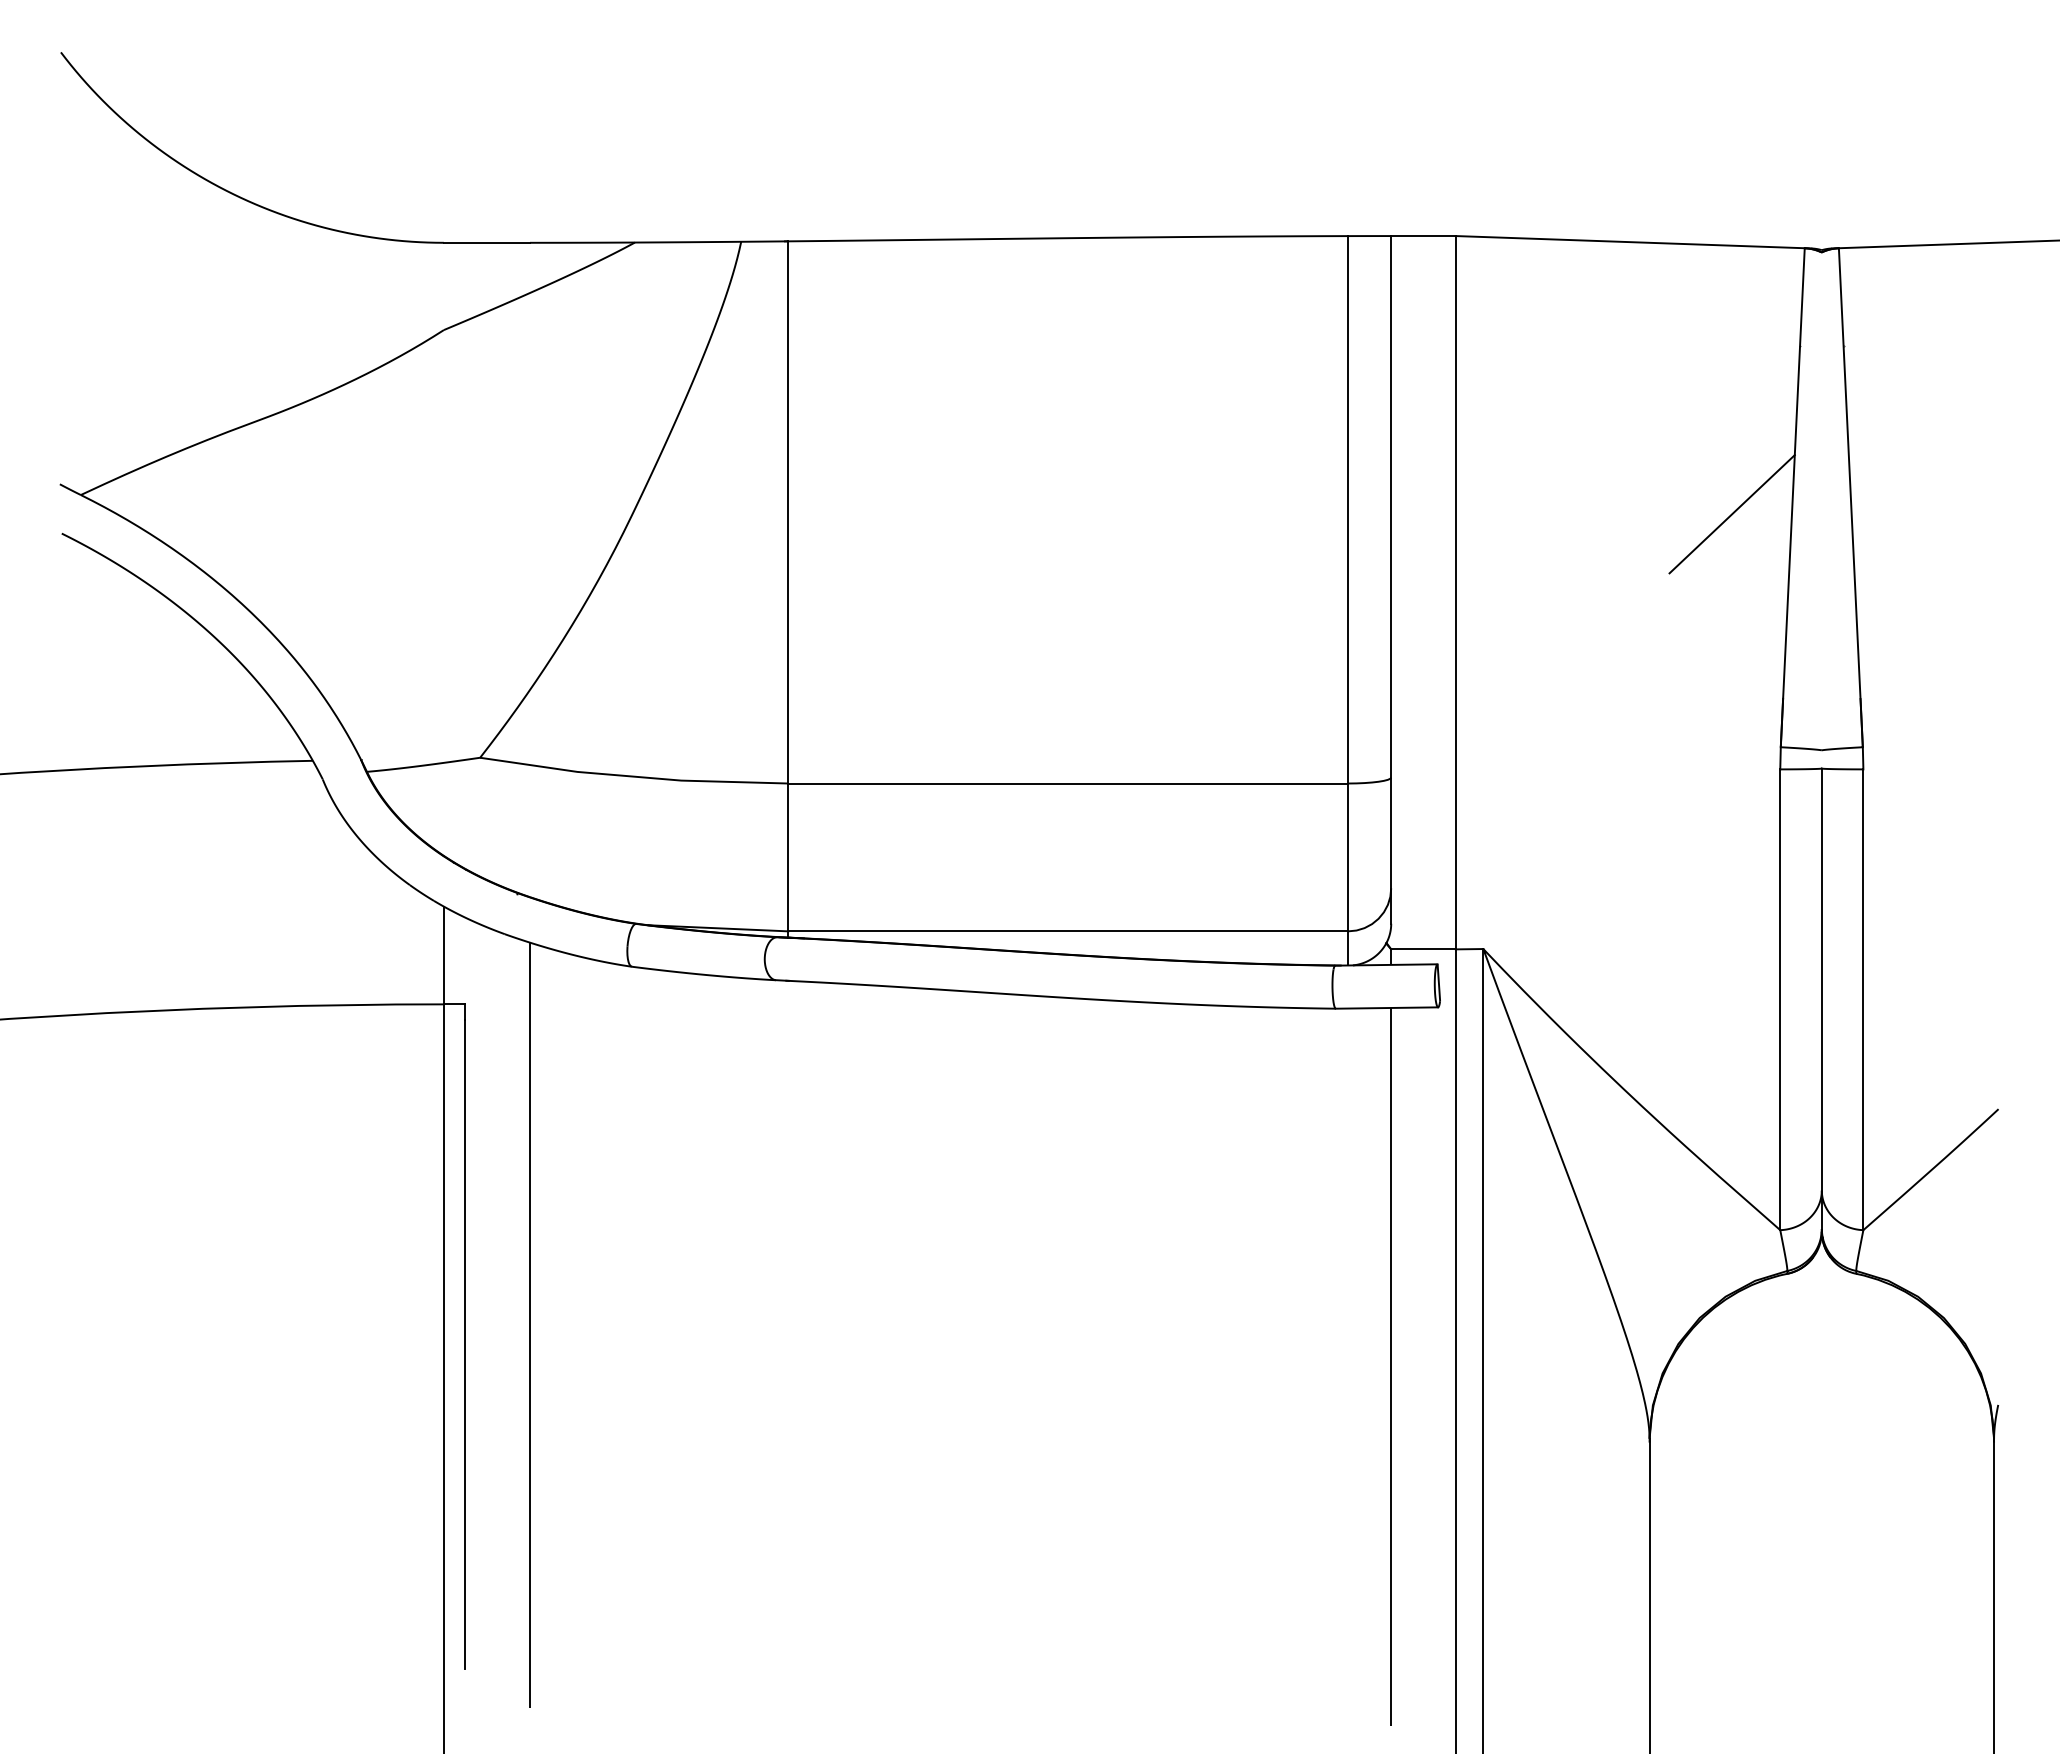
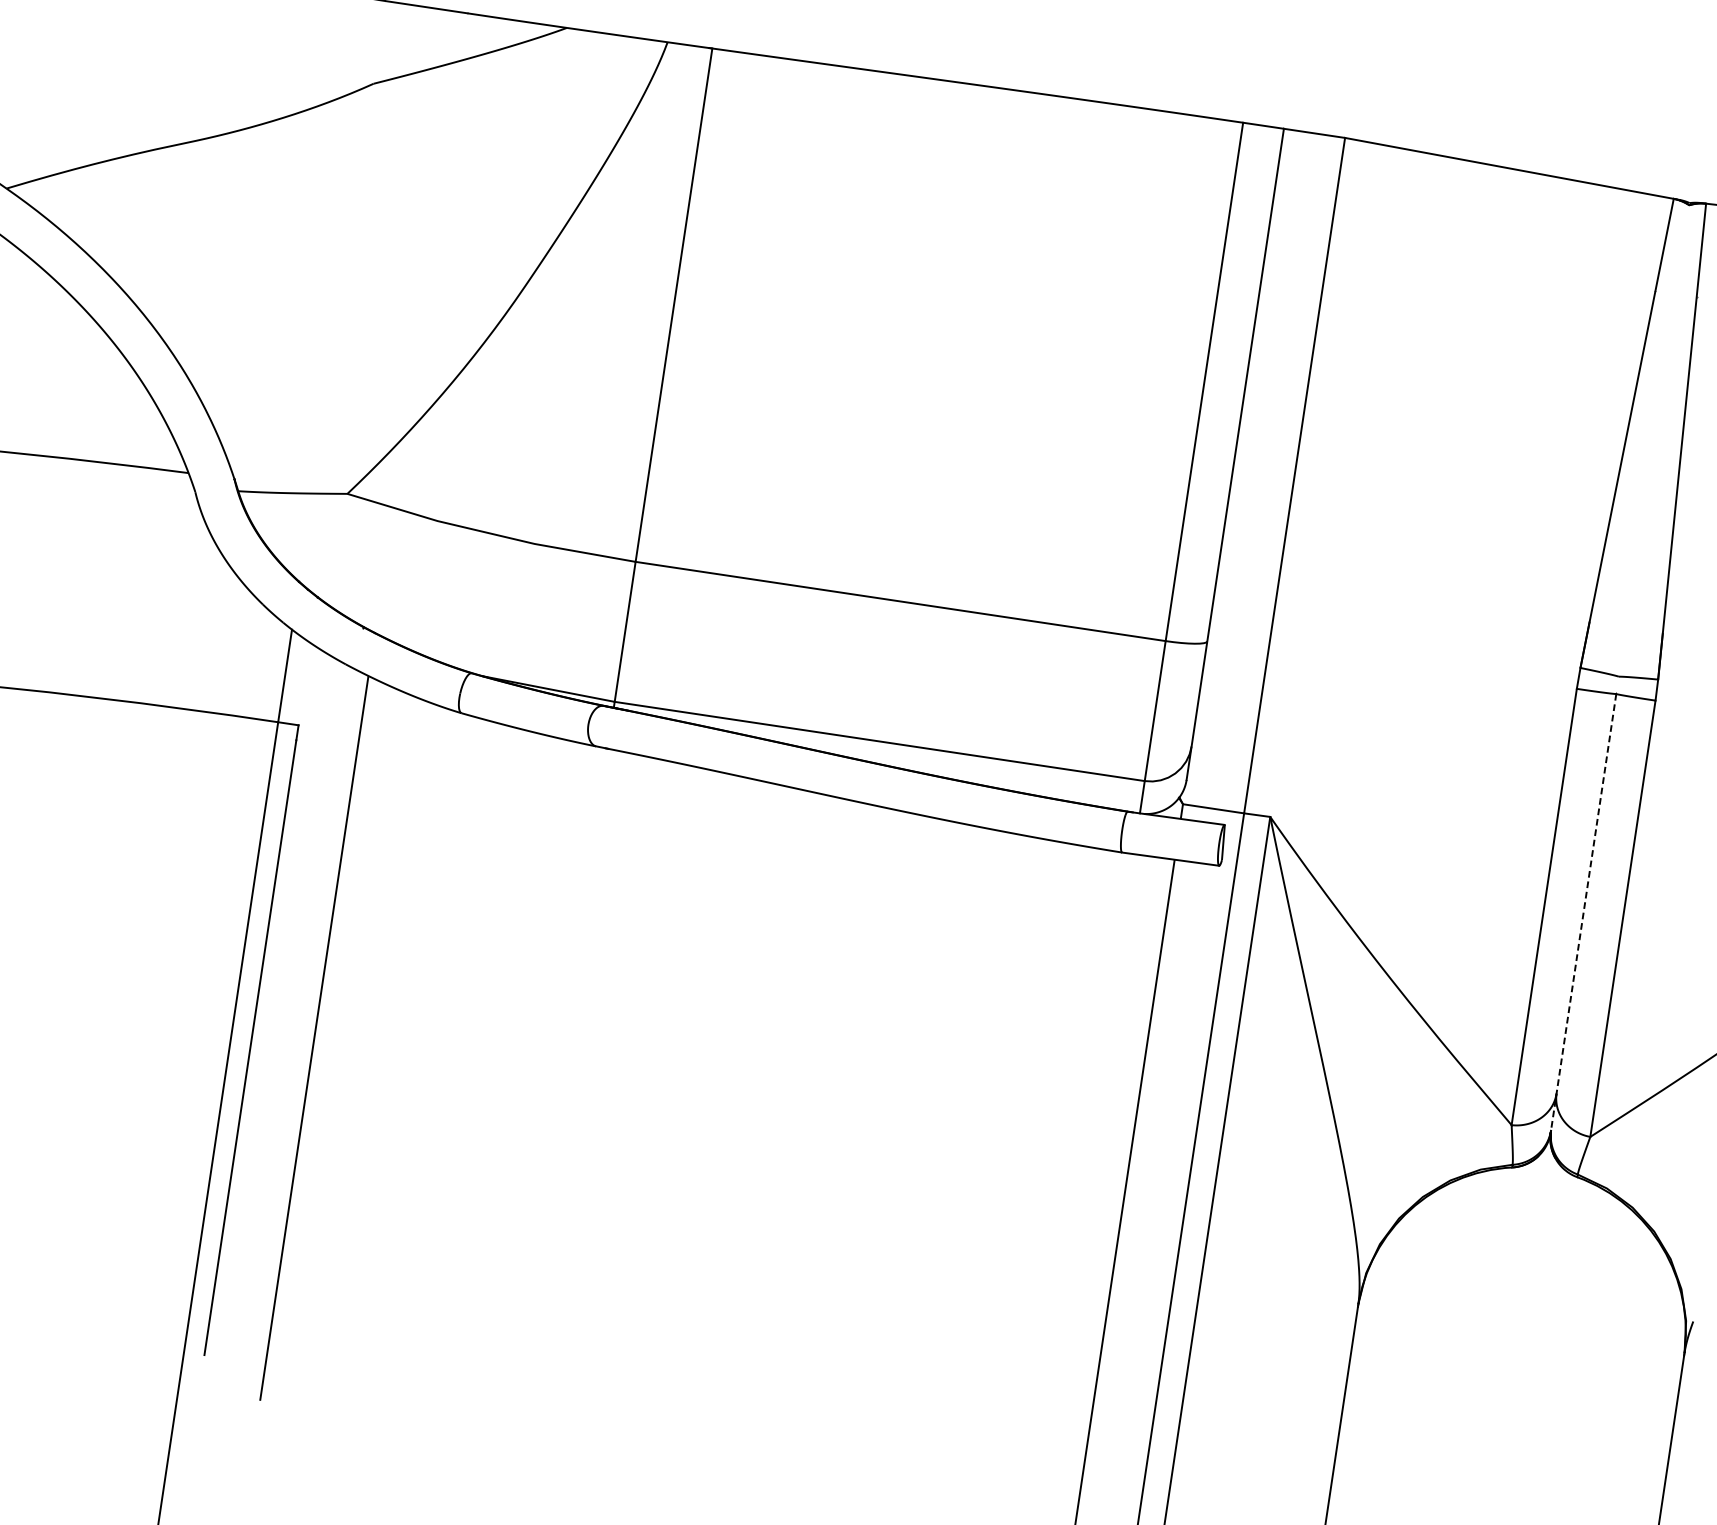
line: (1731, 514) -> (1566, 440), removed
line: (1821, 1001) -> (1583, 914), solid -> dashed

